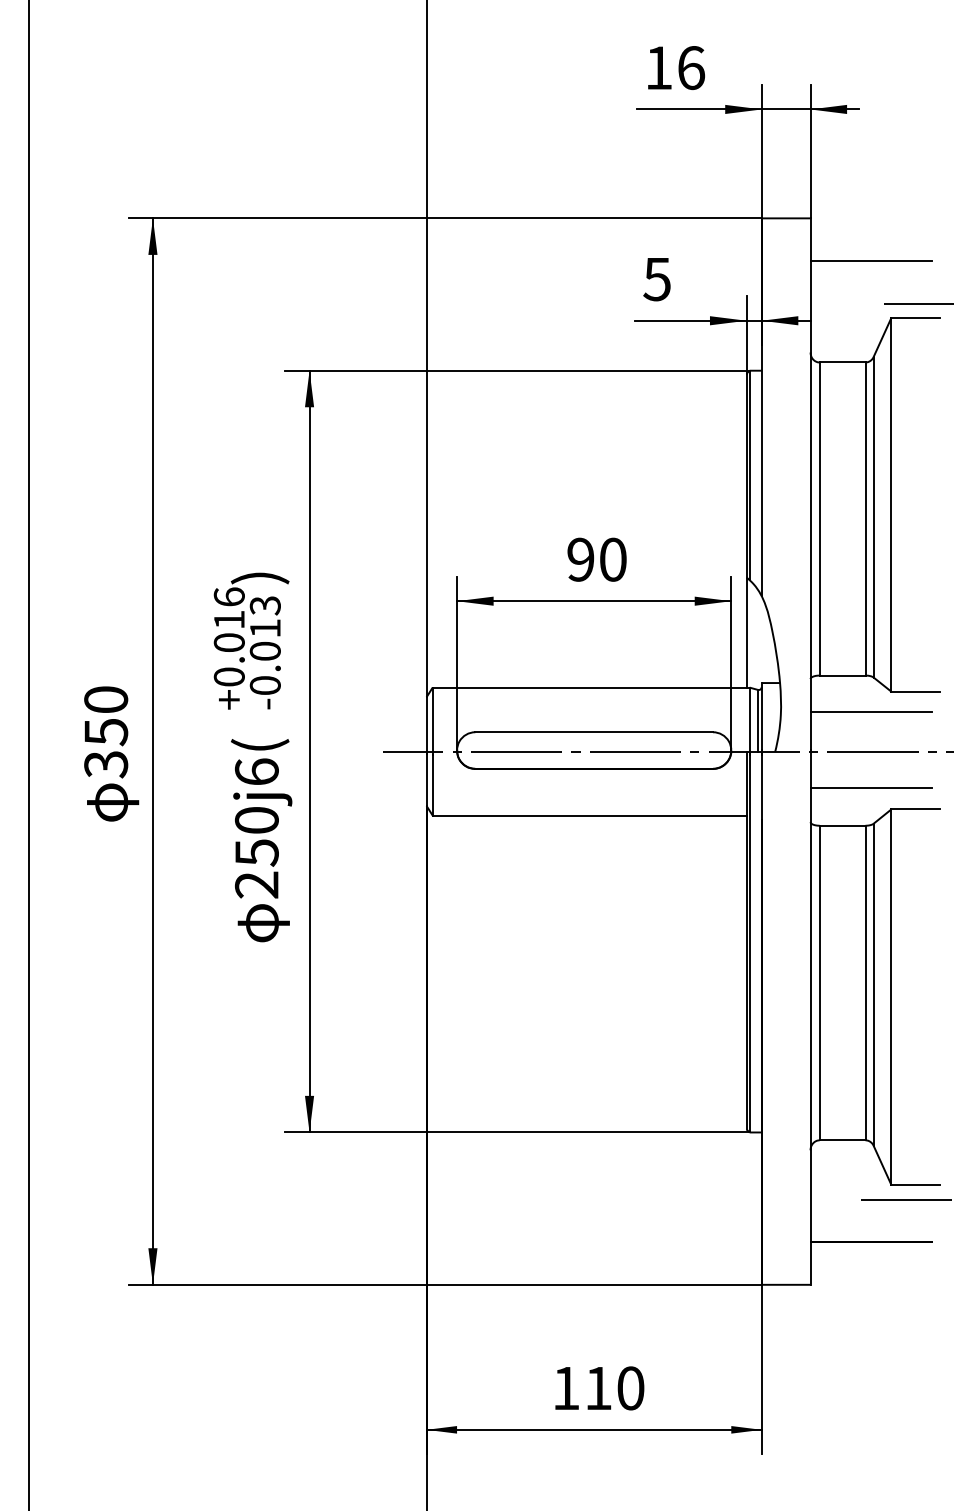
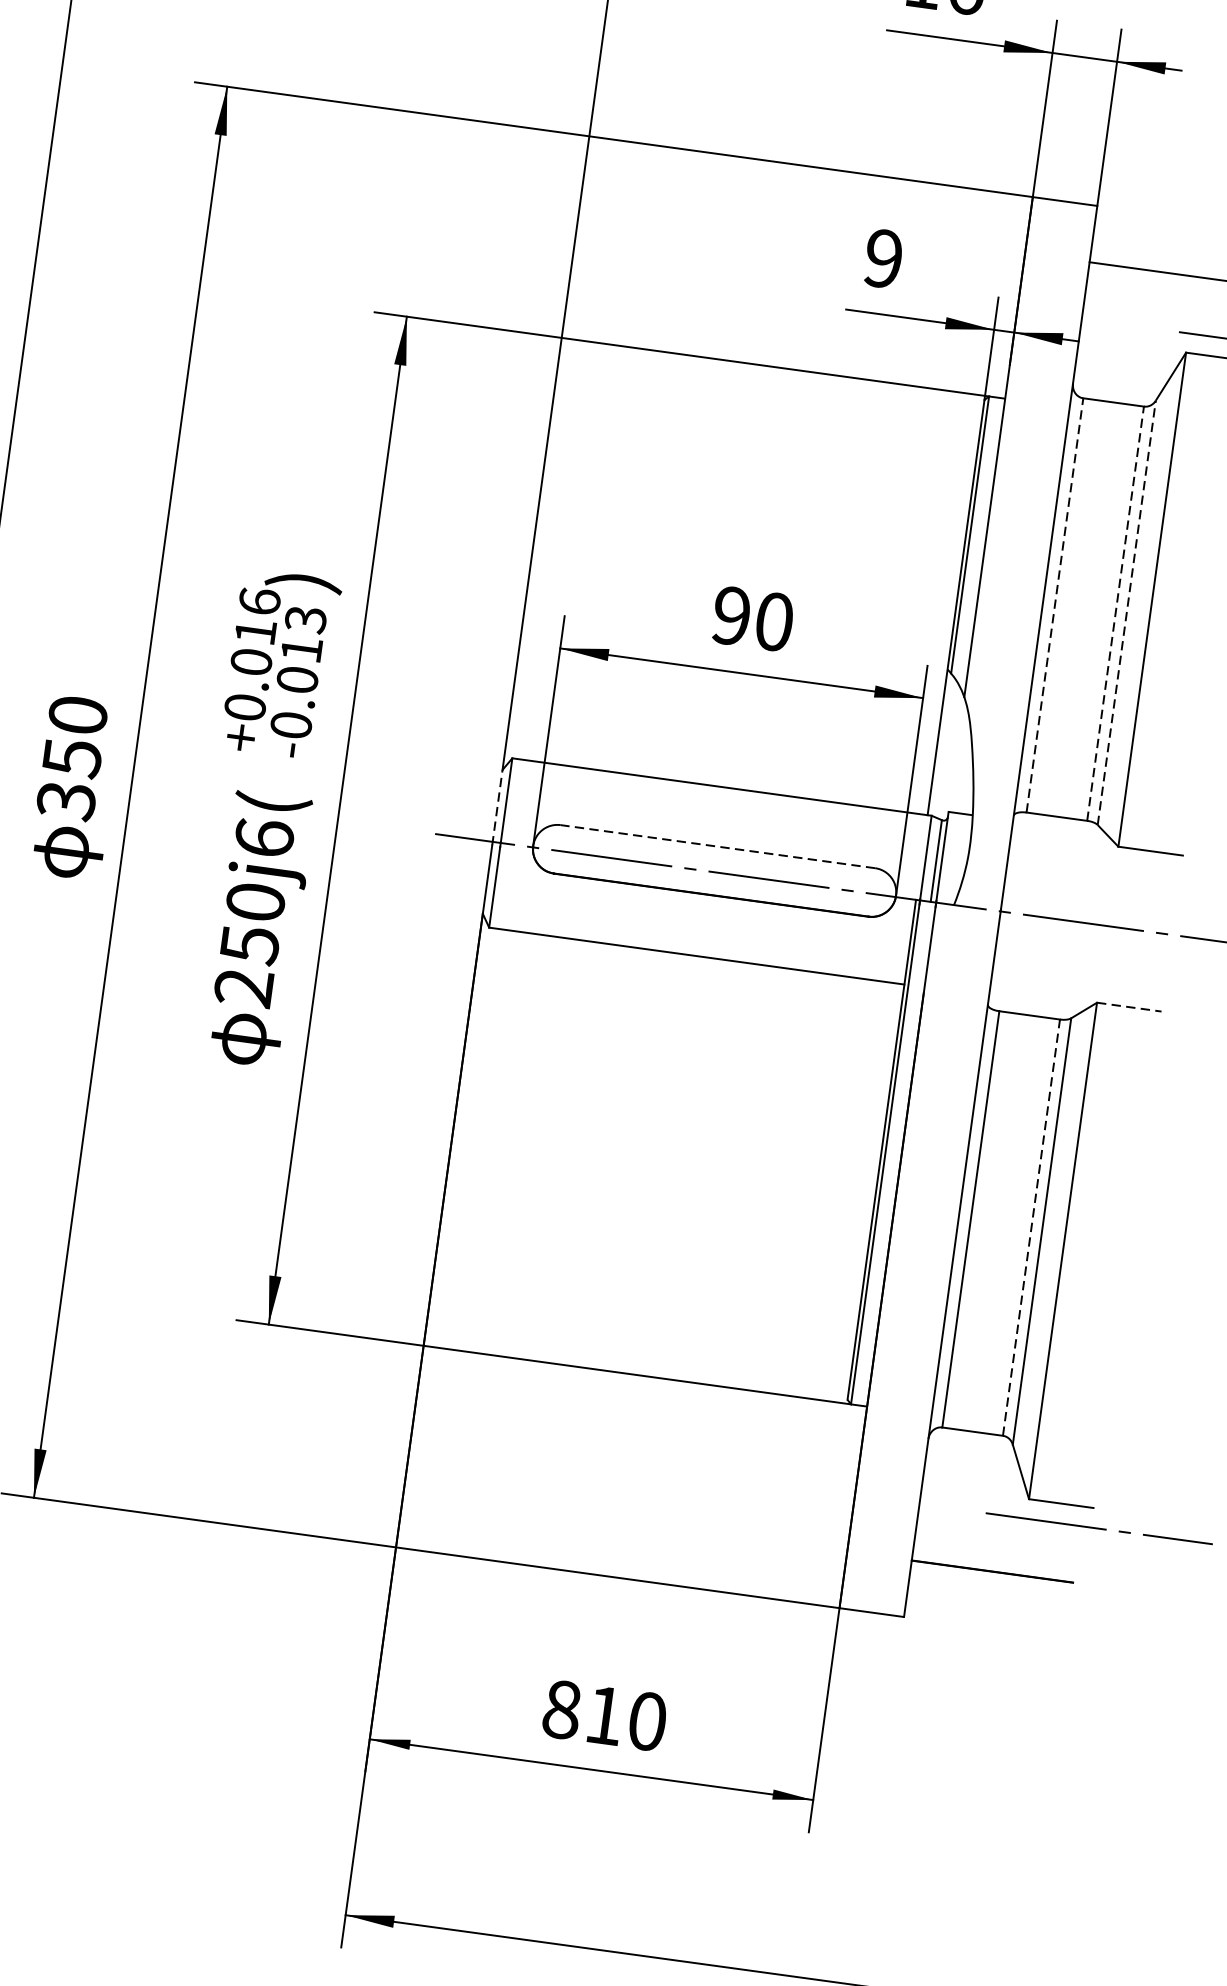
text: (656, 279) -> (882, 258), 5 -> 9
line: (873, 516) -> (1126, 611), solid -> dashed
line: (819, 519) -> (1054, 606), solid -> dashed
line: (865, 519) -> (1115, 614), solid -> dashed
line: (871, 712) -> (1088, 870), removed
line: (426, 725) -> (497, 807), solid -> dashed
line: (594, 732) -> (718, 847), solid -> dashed
line: (871, 788) -> (1074, 971), removed
line: (916, 809) -> (1130, 1007), solid -> dashed
line: (865, 982) -> (1031, 1226), solid -> dashed
text: (566, 1388) -> (562, 1709), 110 -> 810

